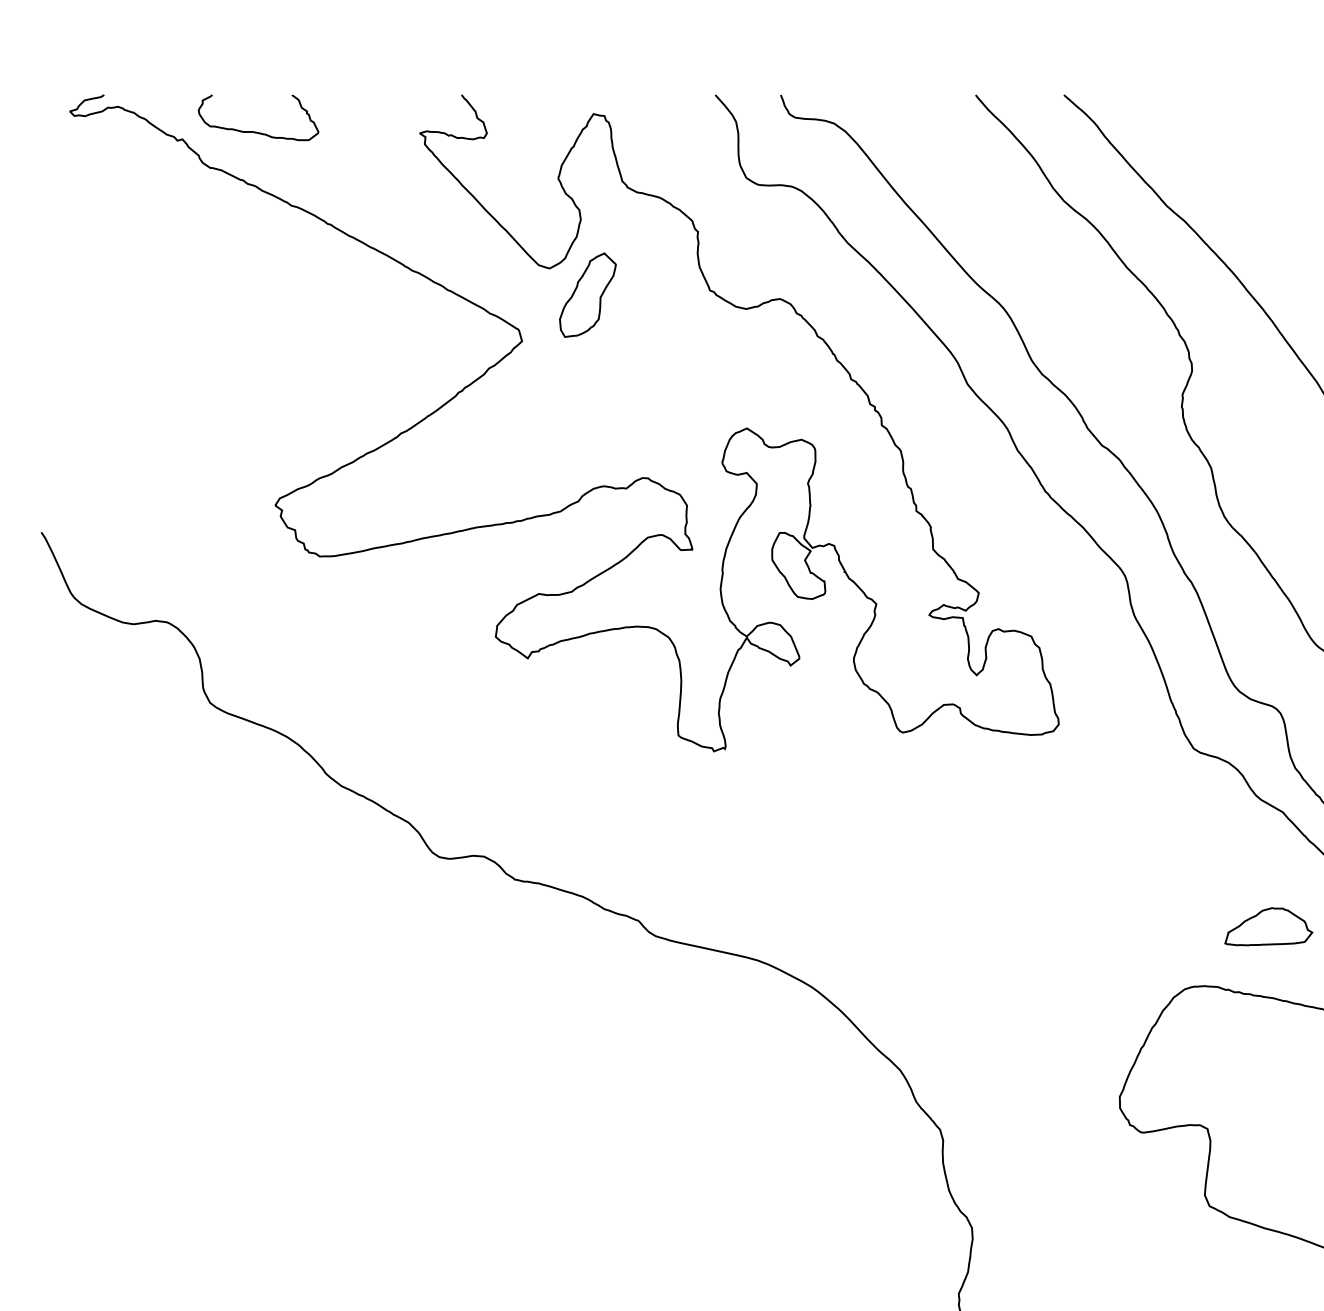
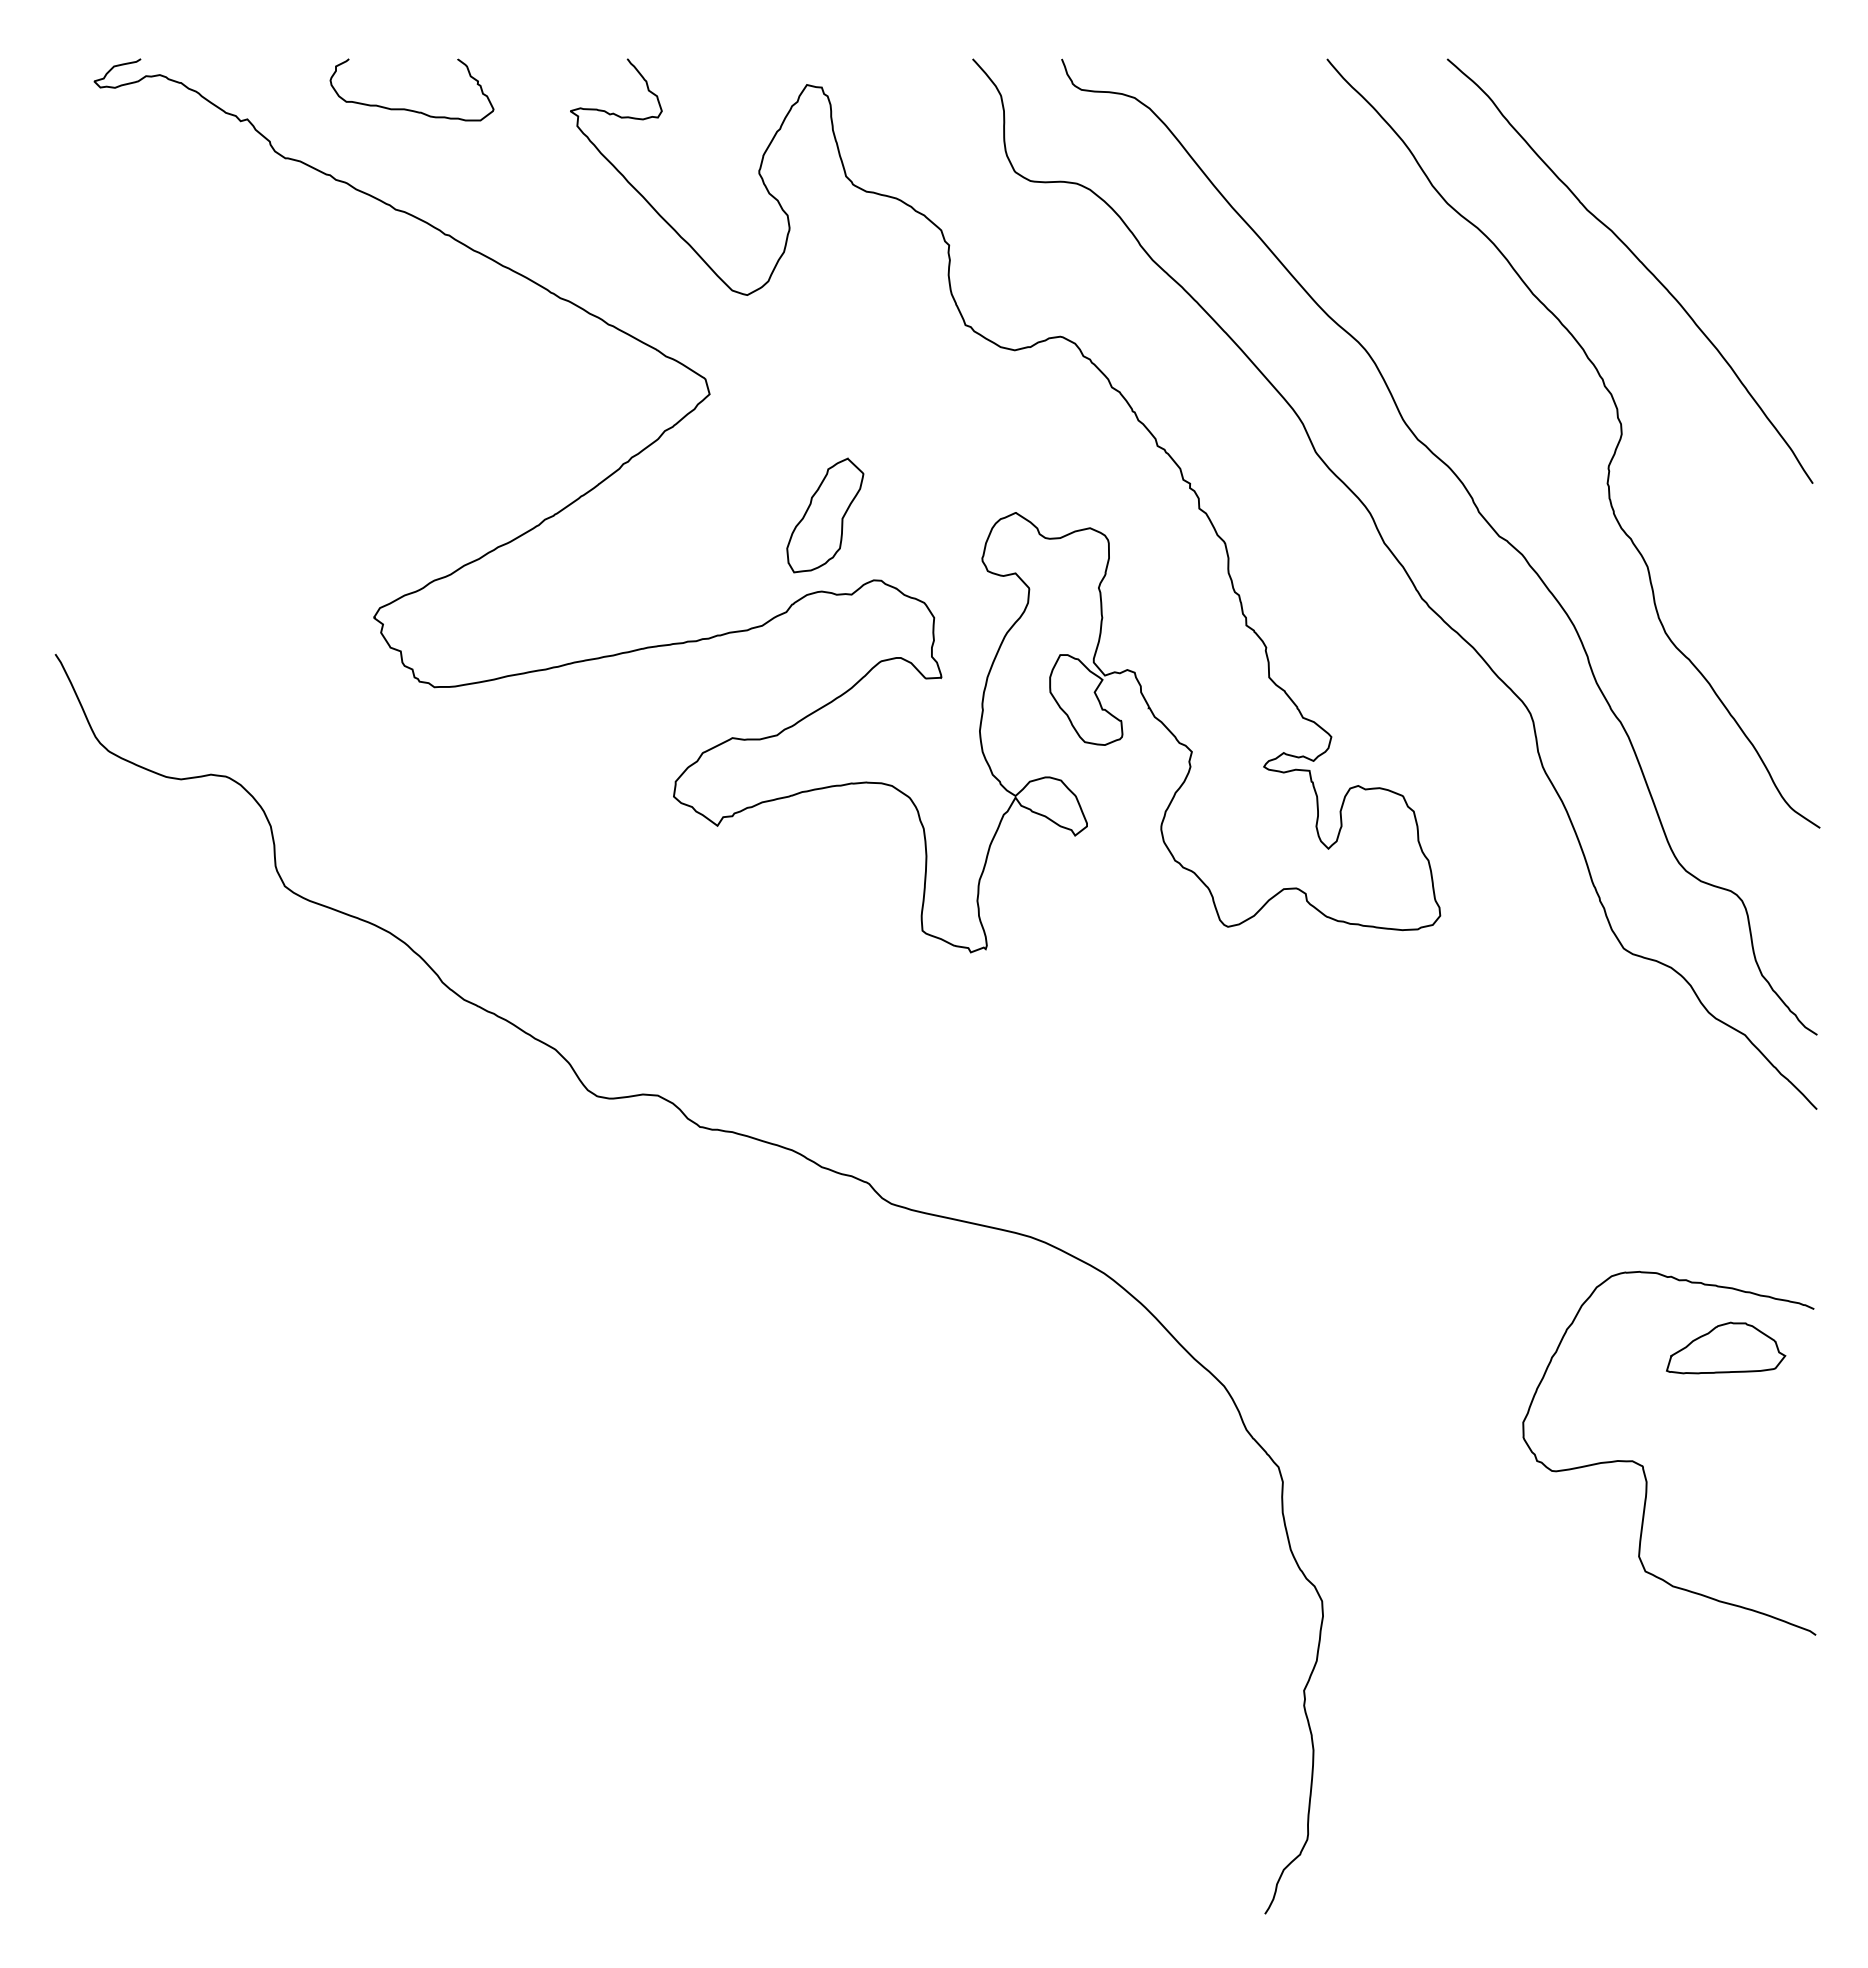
curve: (254, 131) -> (406, 108), moved
part: (588, 295) -> (825, 515), moved
part: (1269, 926) -> (1726, 1347), moved

